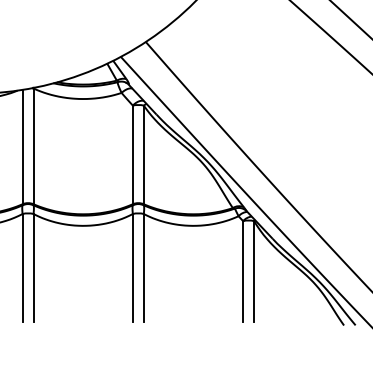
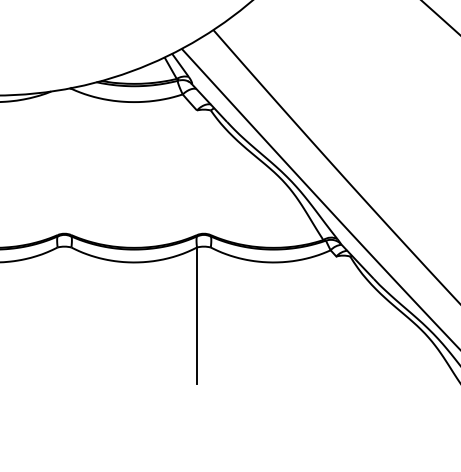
line: (22, 146) -> (57, 162), removed
line: (33, 146) -> (71, 162), removed
line: (132, 154) -> (196, 172), removed
line: (143, 154) -> (210, 172), removed
line: (22, 267) -> (57, 315), removed
line: (33, 267) -> (71, 315), removed
line: (143, 267) -> (210, 315), removed
line: (243, 271) -> (336, 320), removed
line: (254, 271) -> (350, 320), removed

